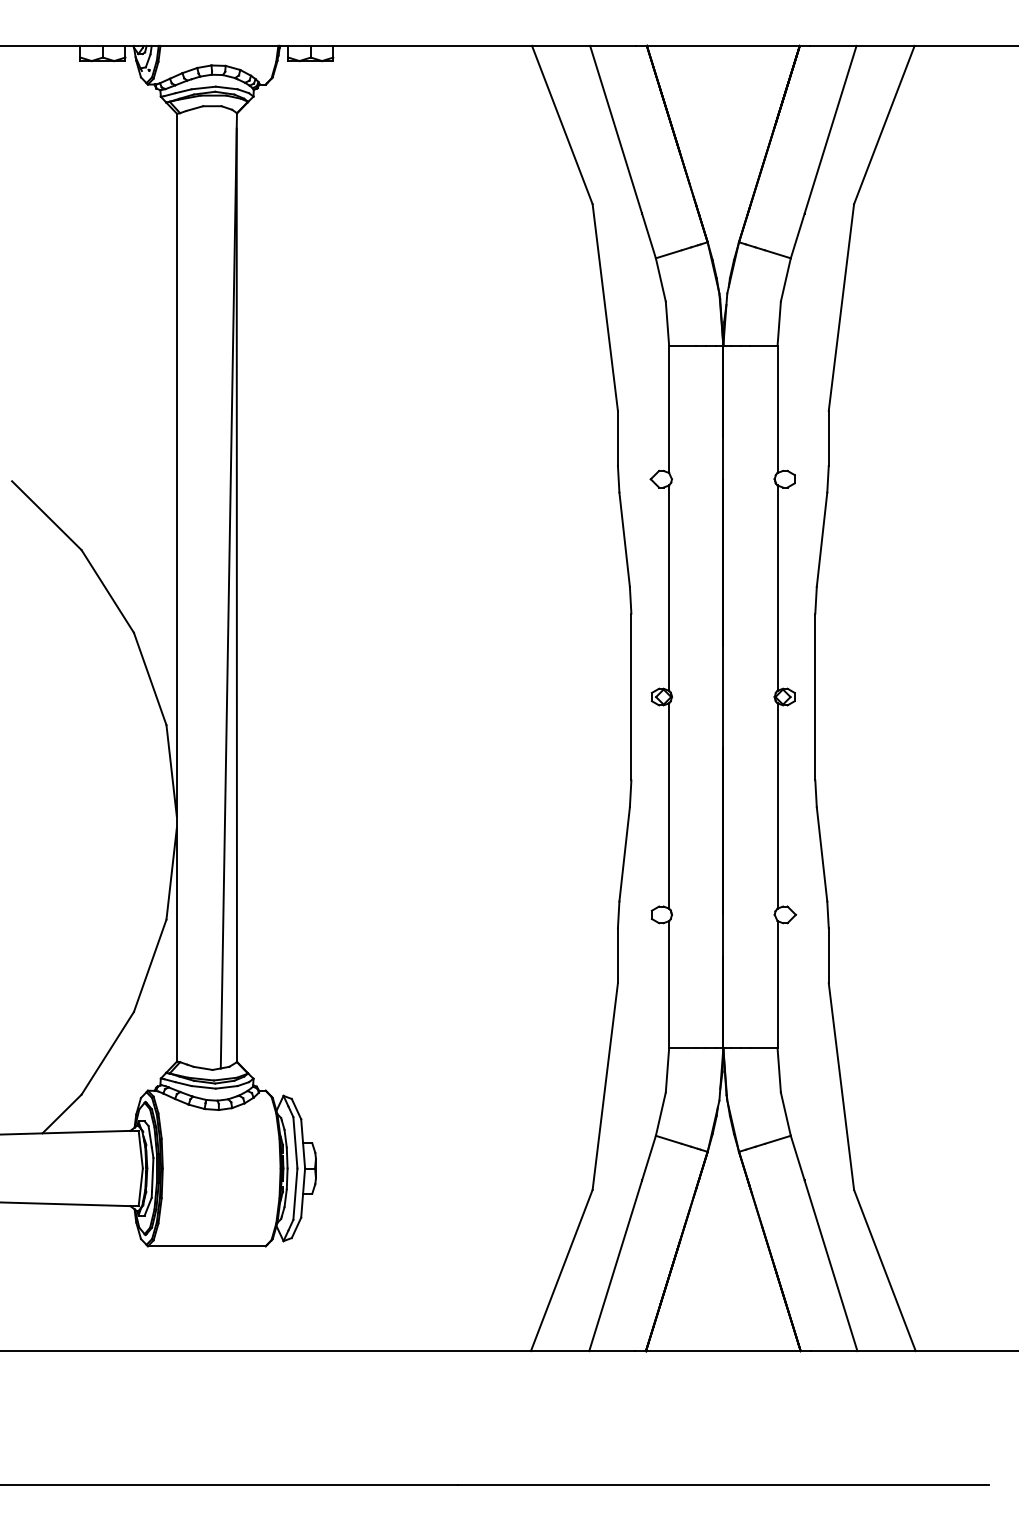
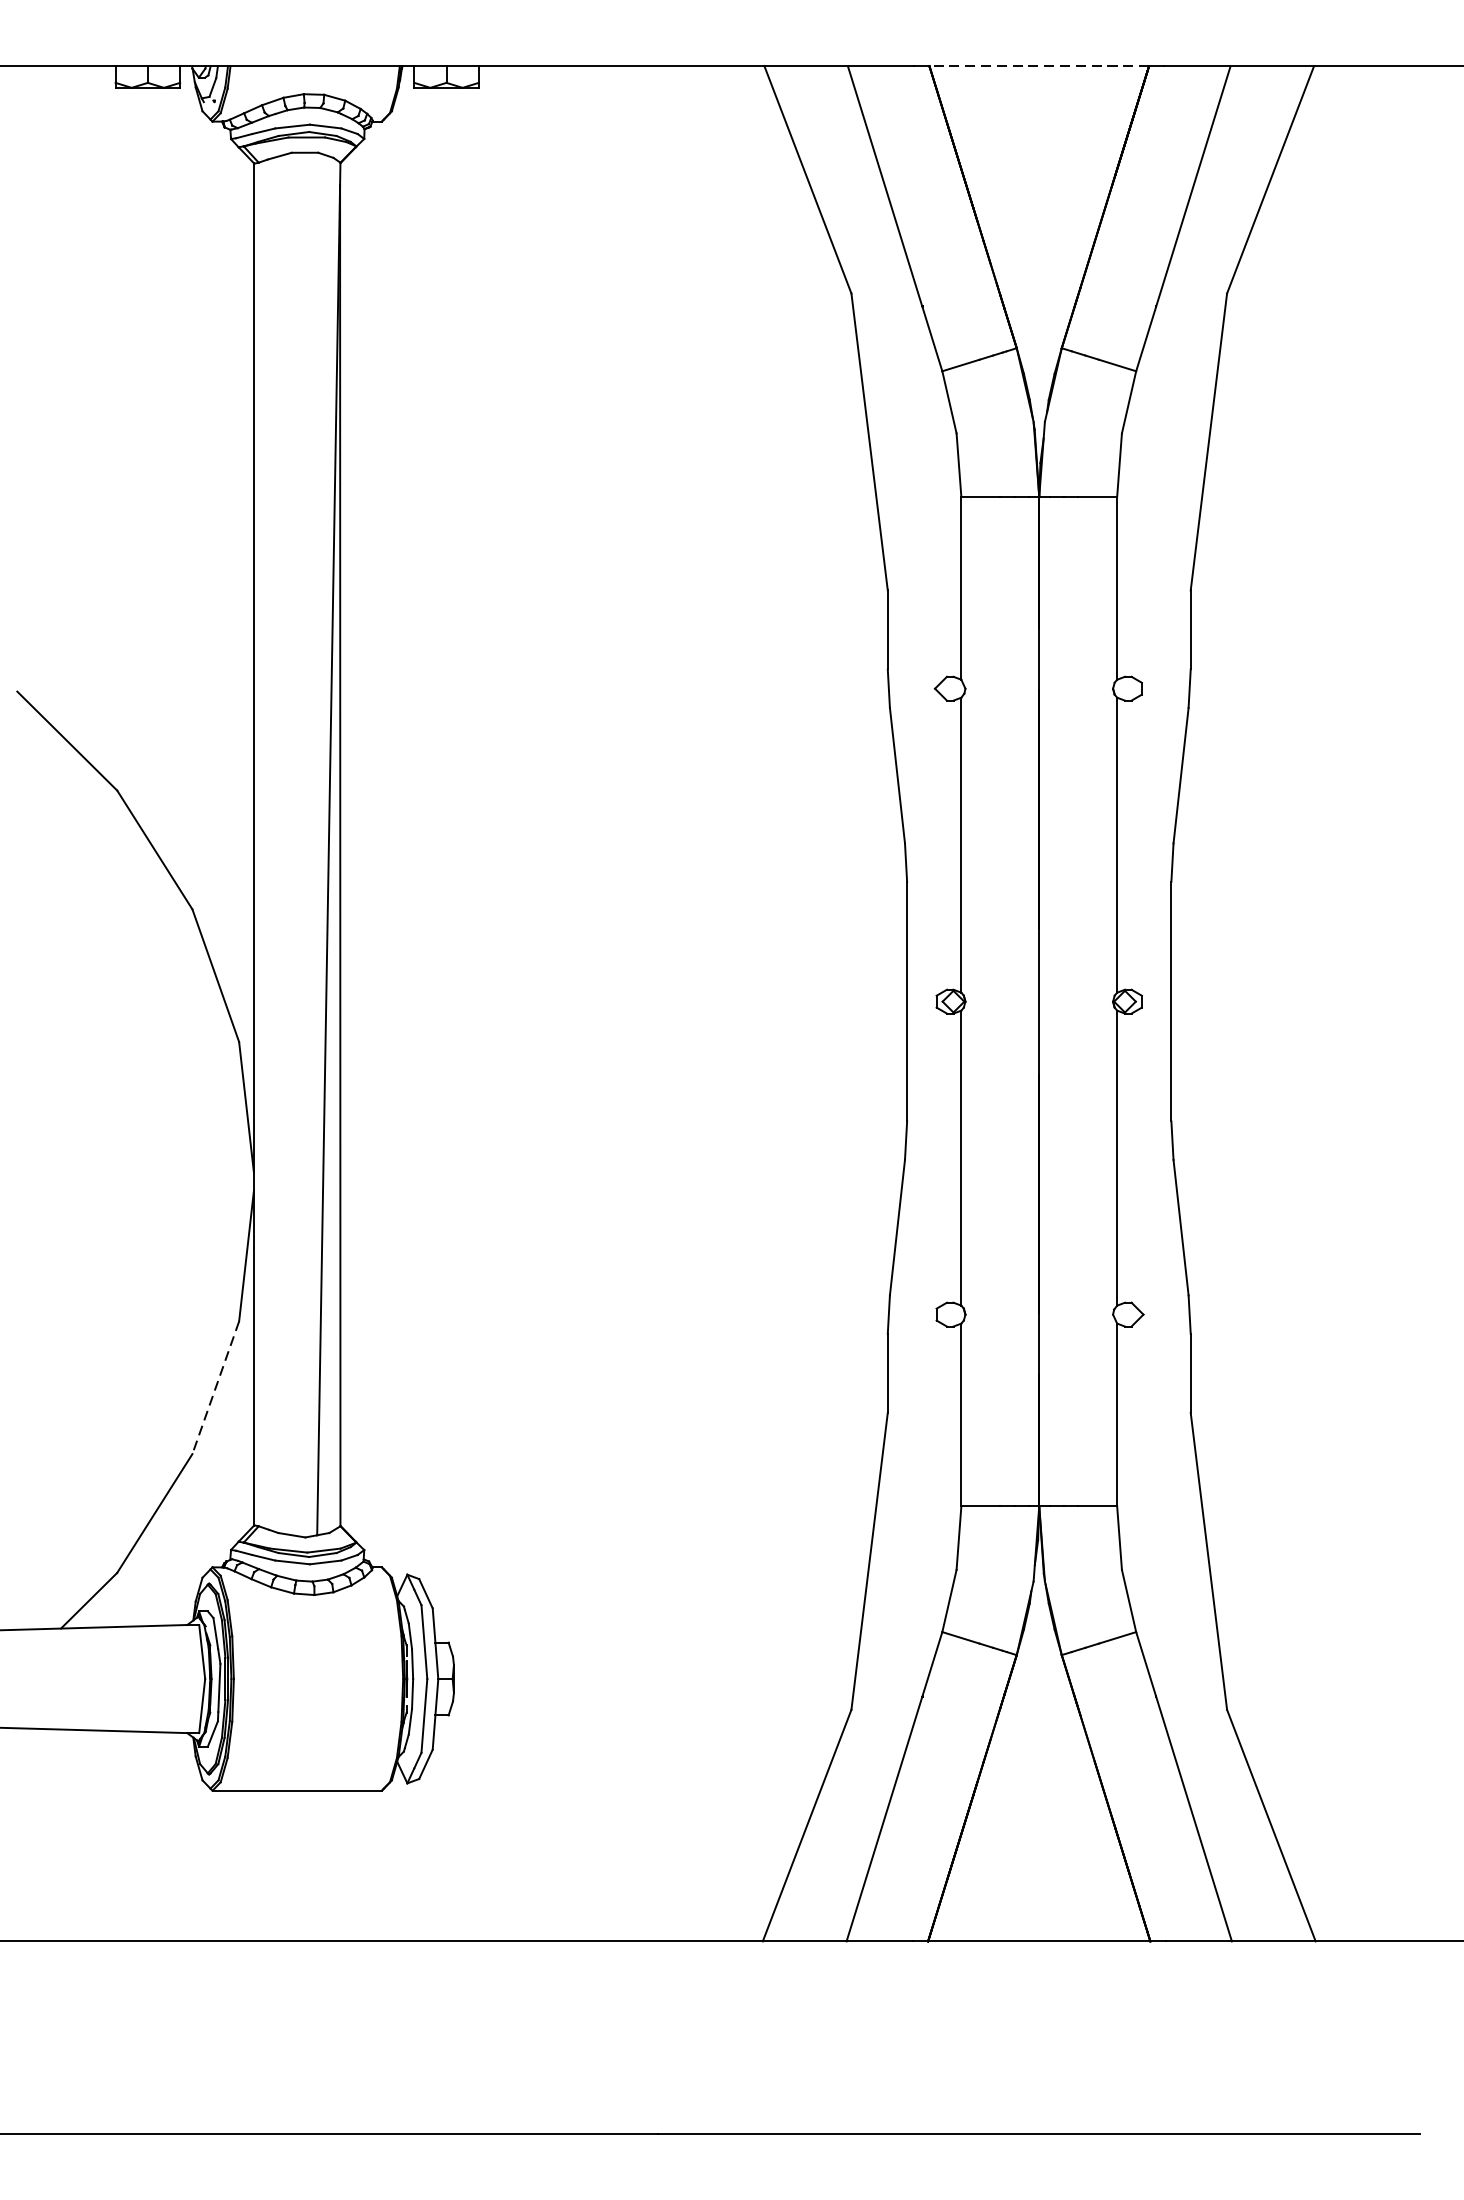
line: (722, 45) -> (1038, 65), solid -> dashed
line: (150, 965) -> (216, 1387), solid -> dashed

